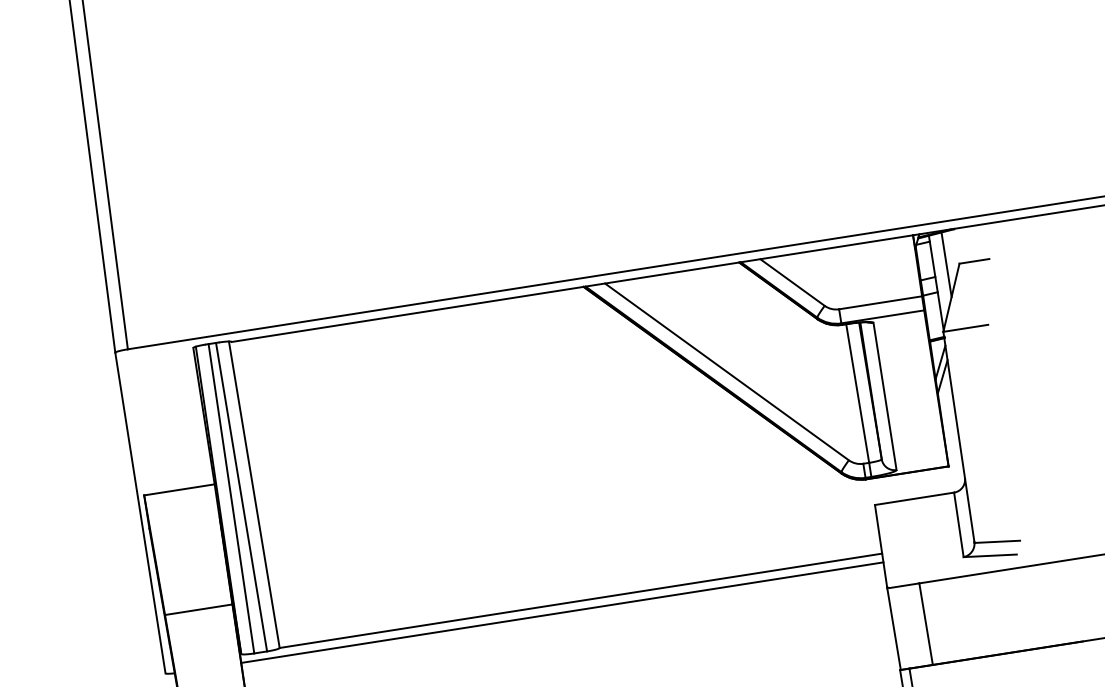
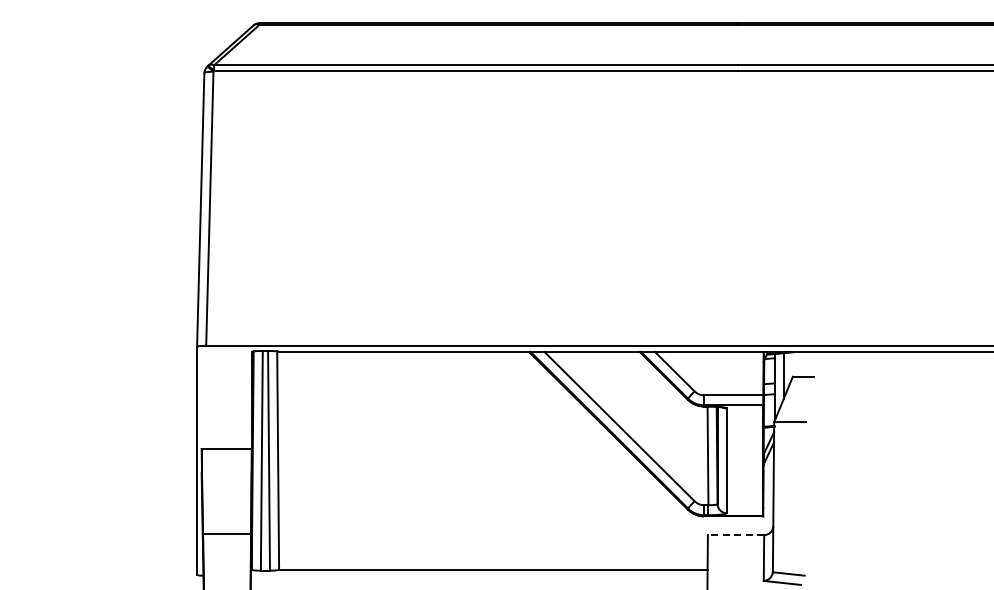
line: (913, 499) -> (735, 535), solid -> dashed
line: (561, 612) -> (478, 575), removed

